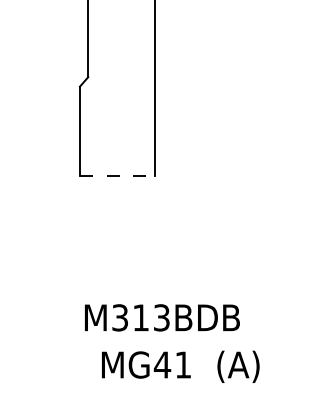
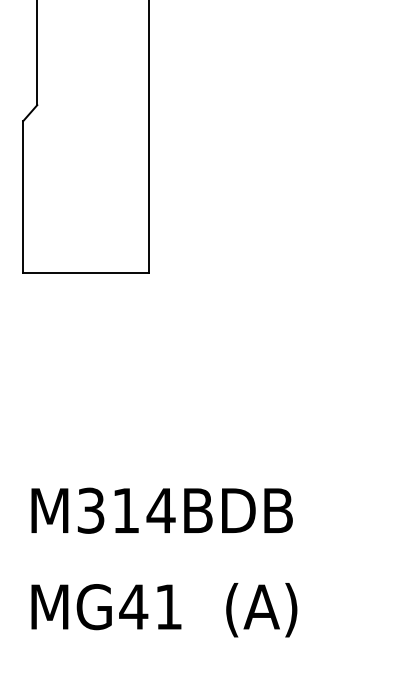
line: (117, 176) -> (86, 272), dashed -> solid
text: (161, 317) -> (160, 510), M313BDB -> M314BDB
text: (180, 366) -> (163, 609), moved

